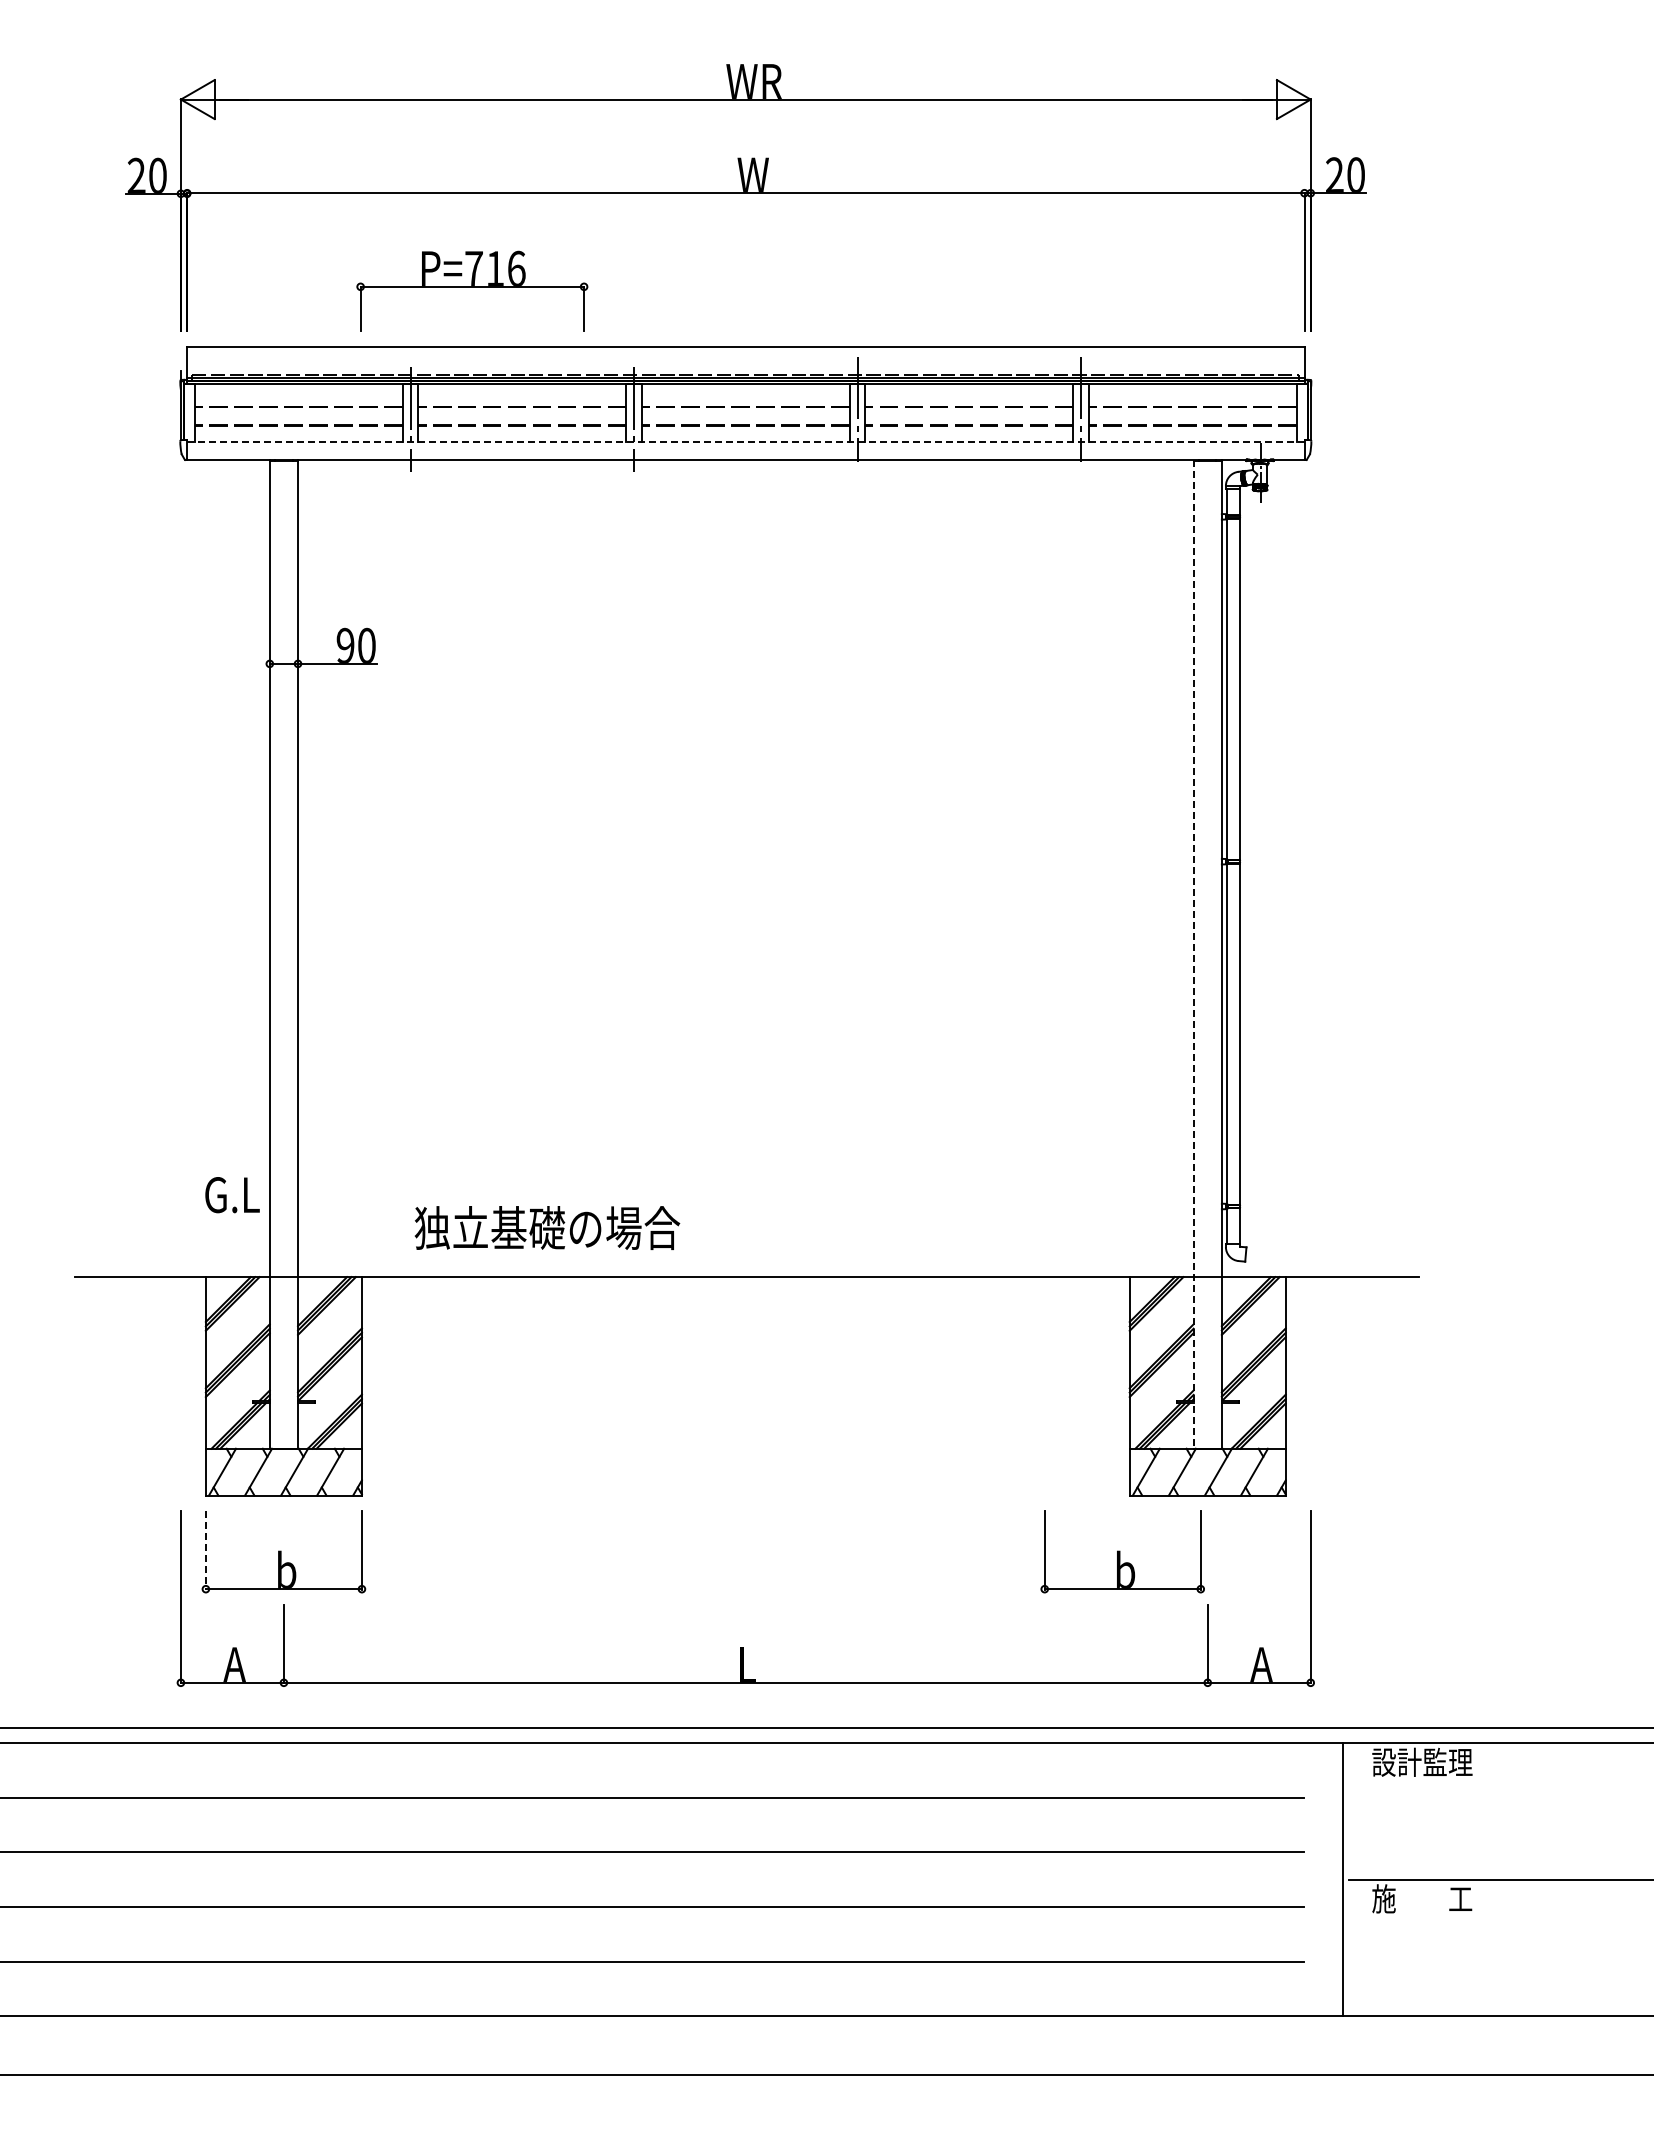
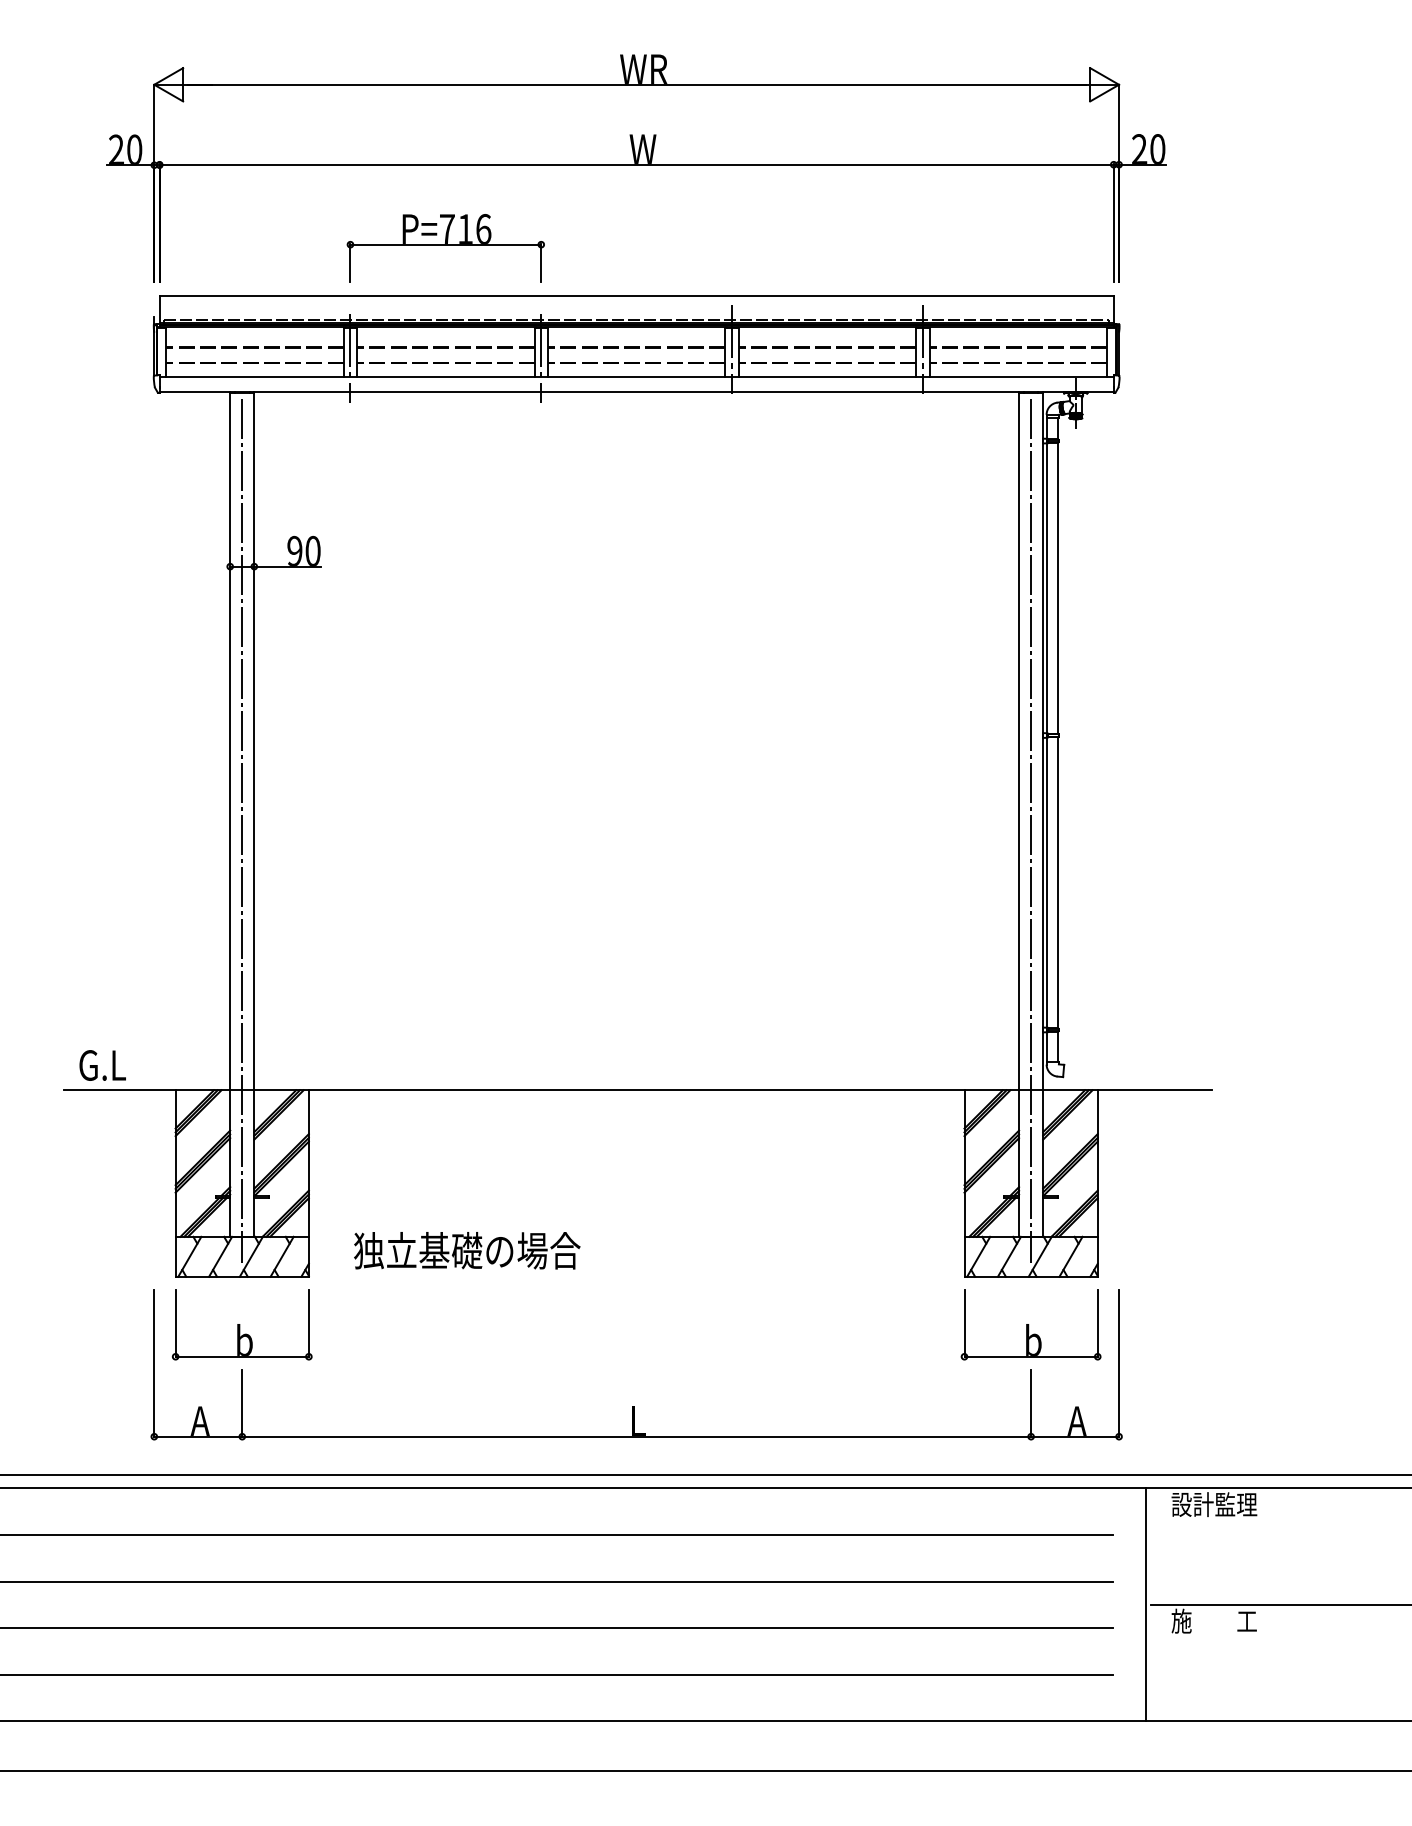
part: (472, 290) -> (445, 247), moved
line: (745, 441) -> (636, 376), dashed -> solid
line: (1193, 954) -> (1018, 814), dashed -> solid
line: (283, 973) -> (241, 831), added
line: (1207, 973) -> (1030, 831), added
text: (232, 1195) -> (102, 1065), moved
text: (547, 1227) -> (467, 1250), moved
line: (205, 1550) -> (175, 1323), dashed -> solid
part: (1122, 1551) -> (1030, 1324), moved

